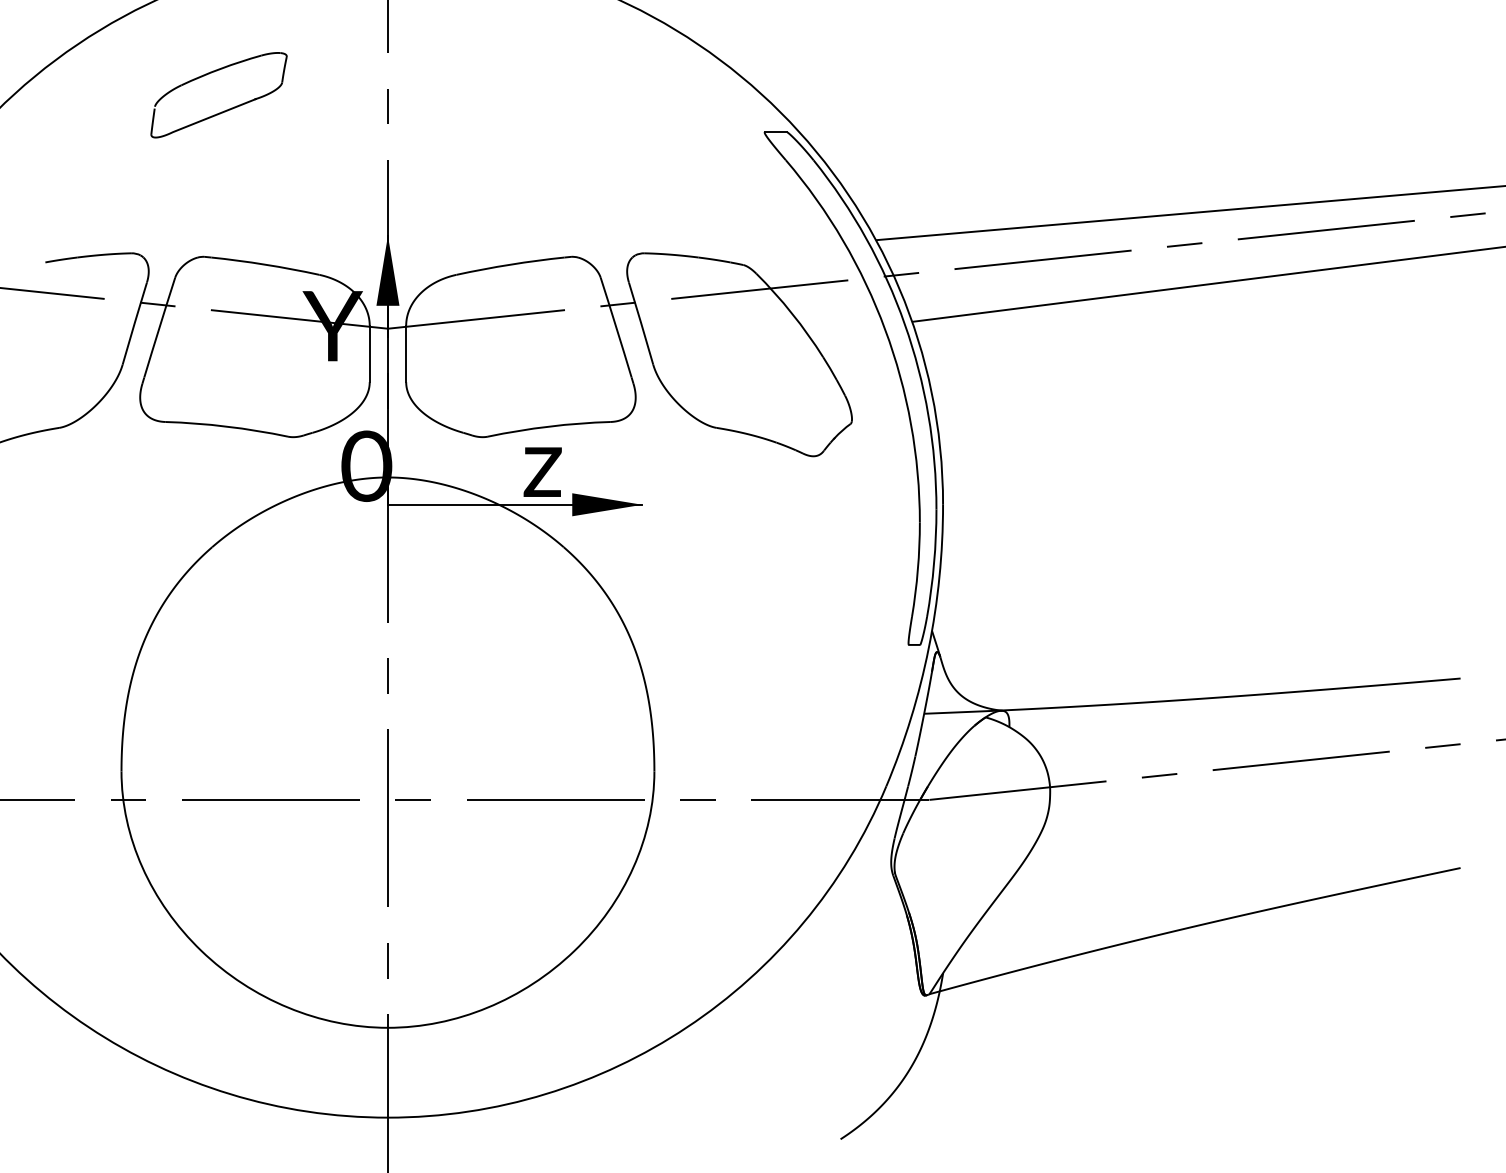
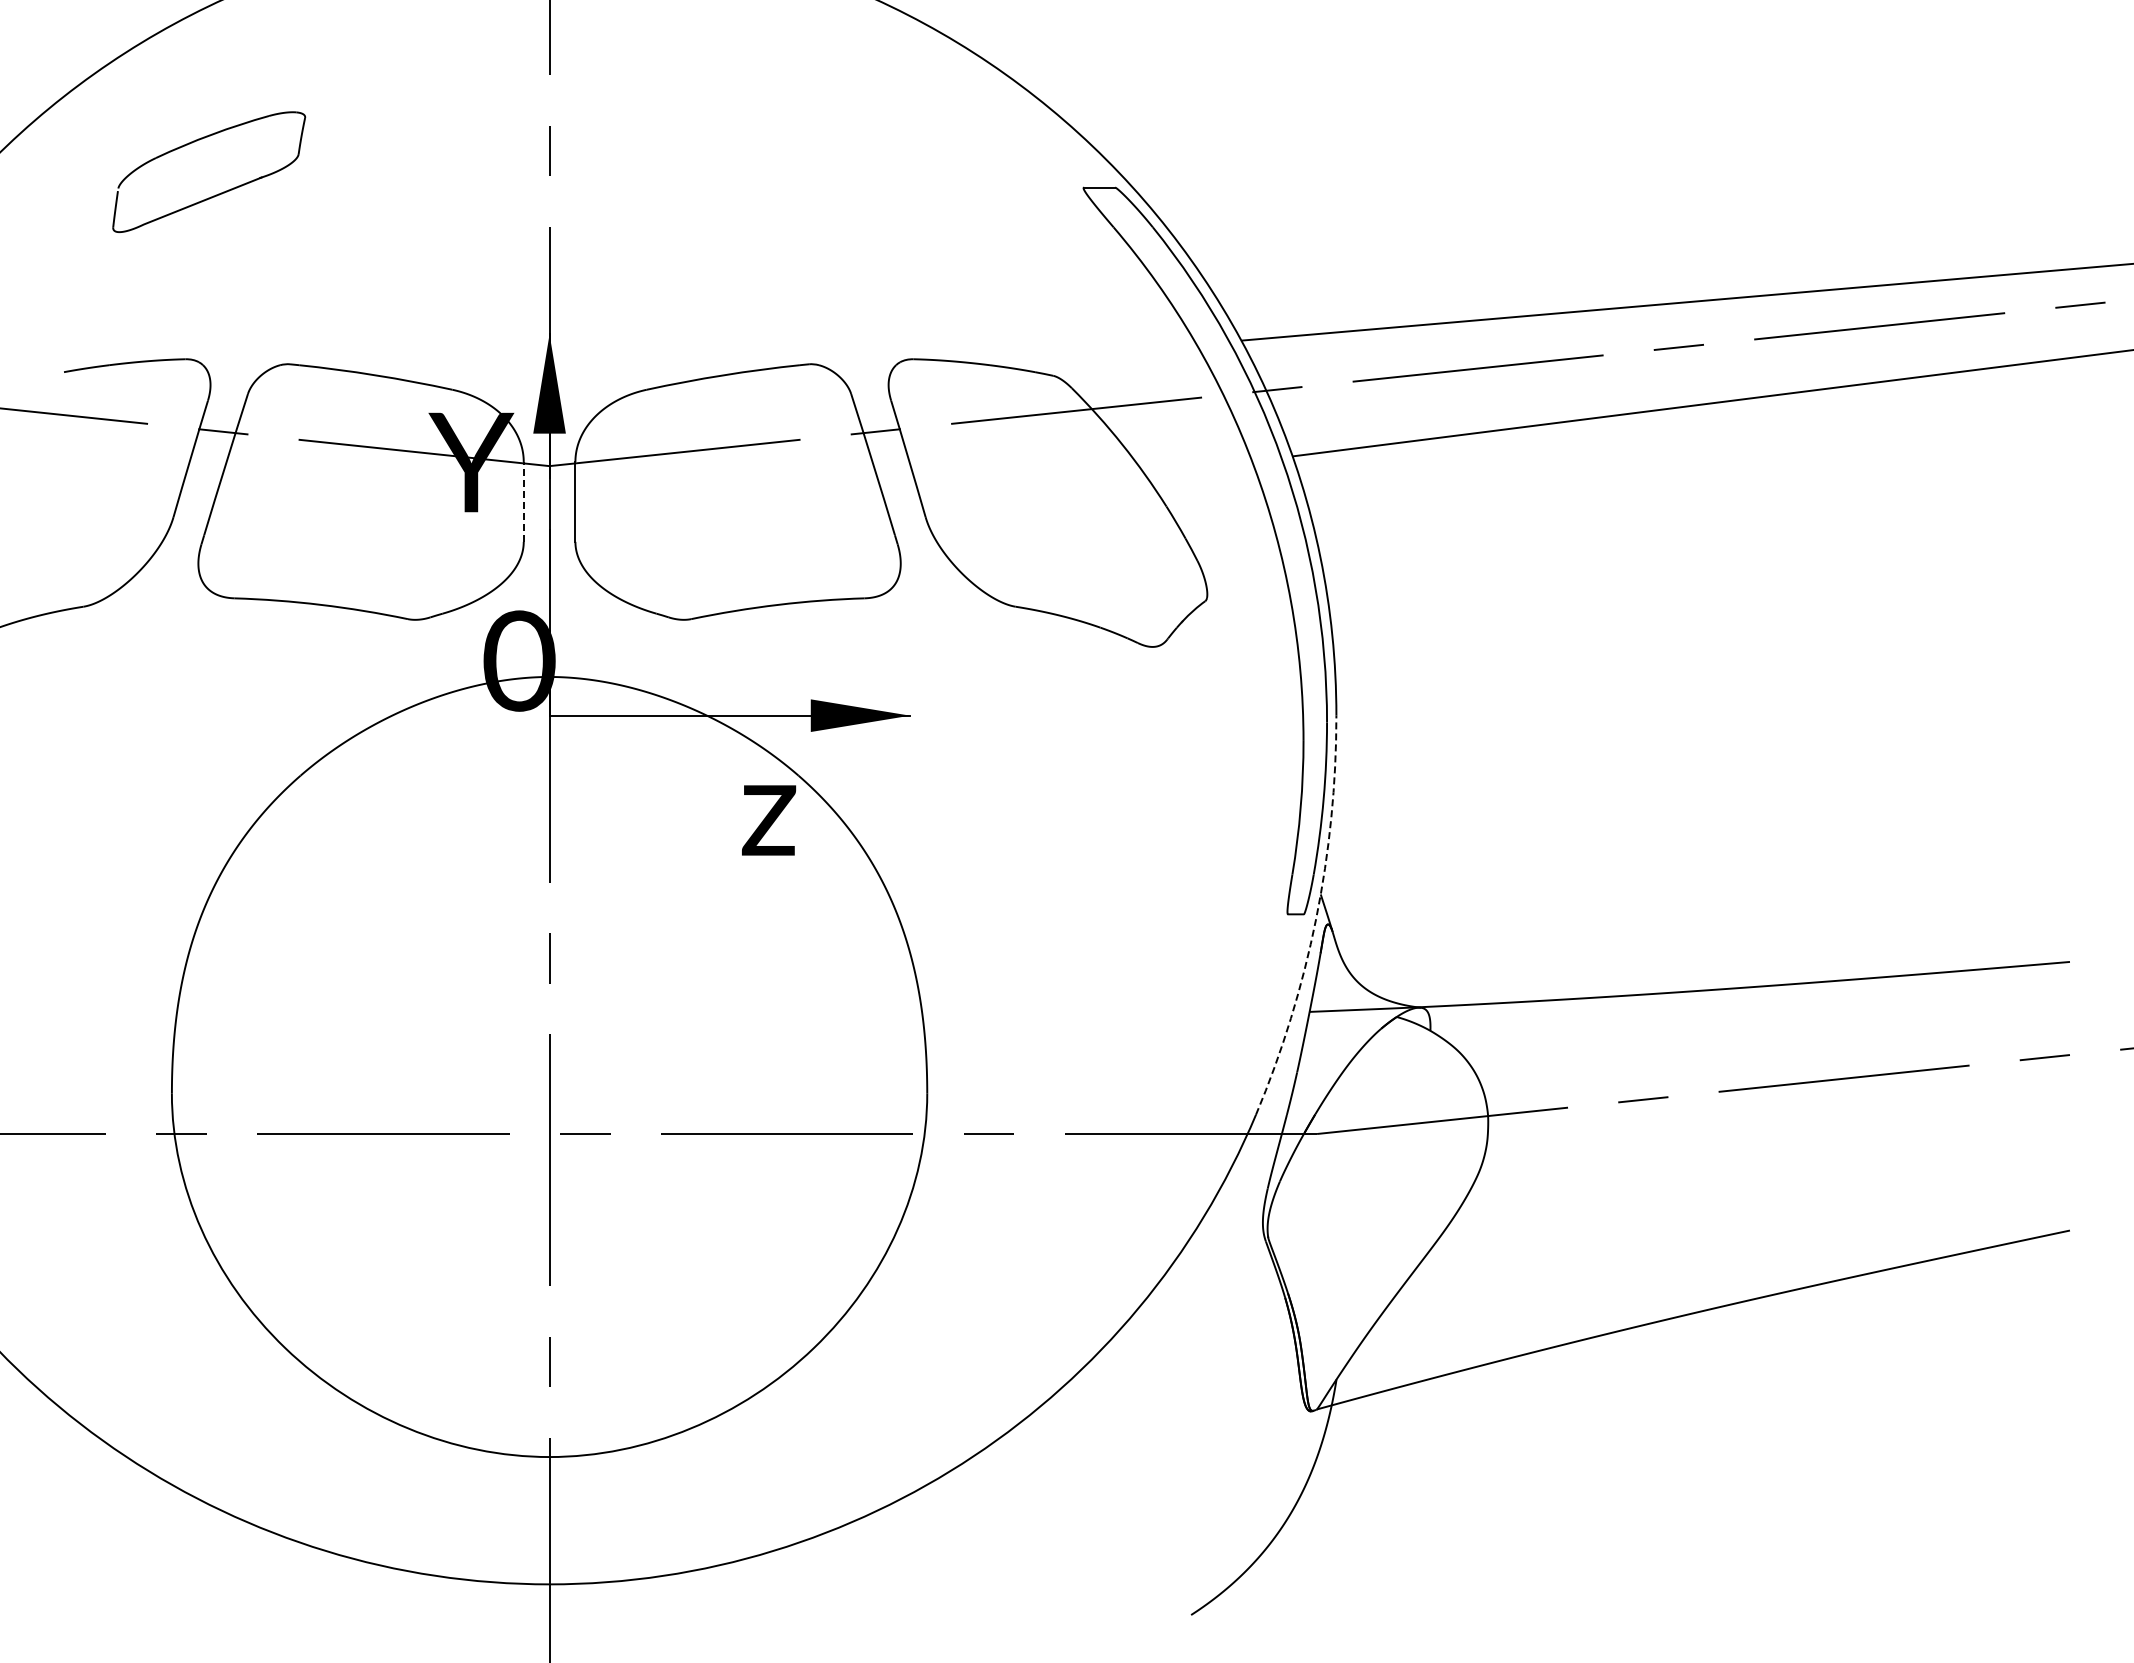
part: (225, 110) -> (218, 193), moved
line: (369, 353) -> (523, 501), solid -> dashed
text: (543, 472) -> (769, 820), moved
arc: (929, 648) -> (1316, 919), solid -> dashed

